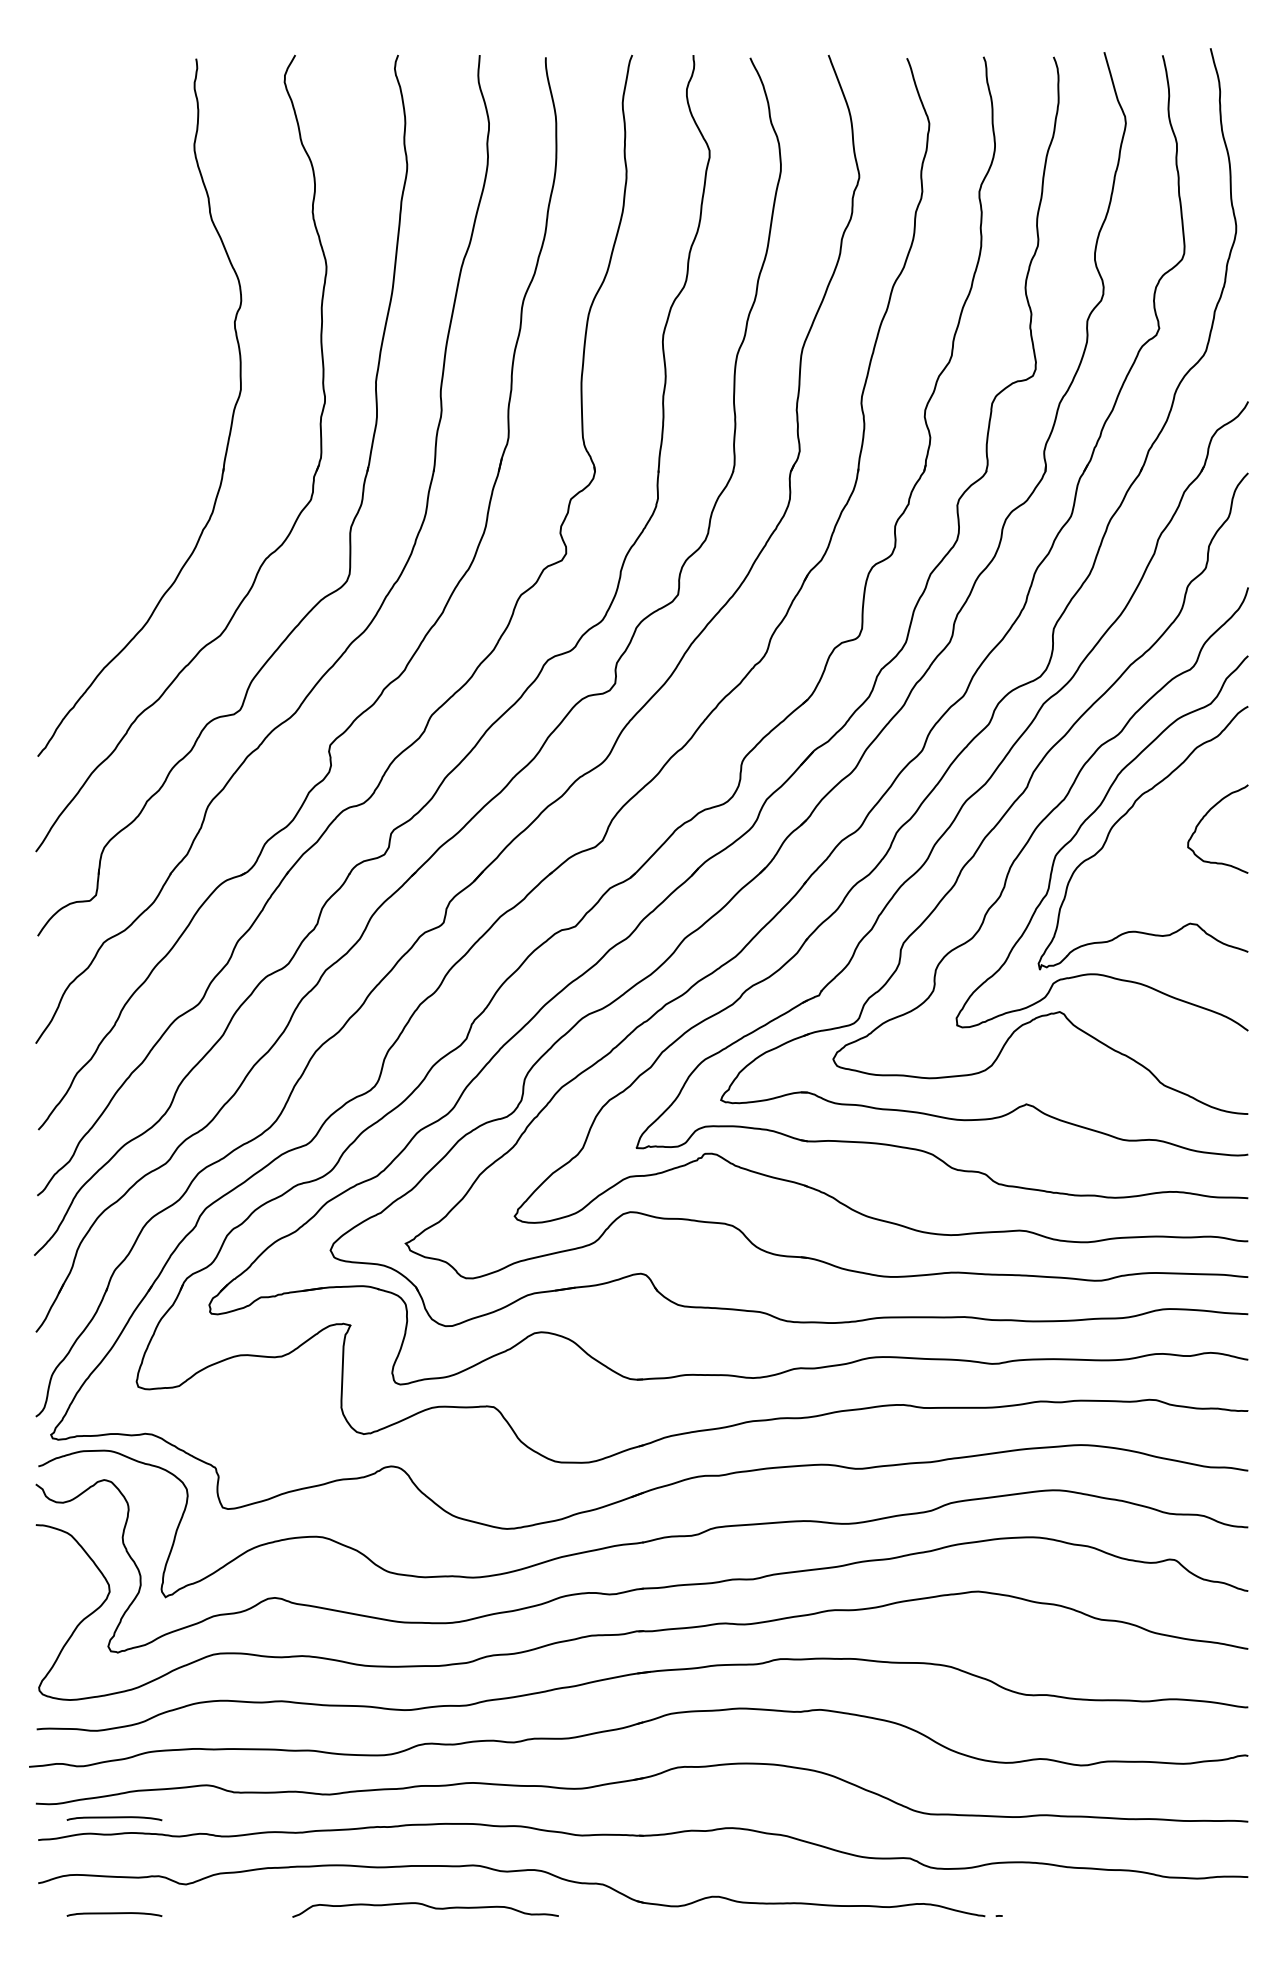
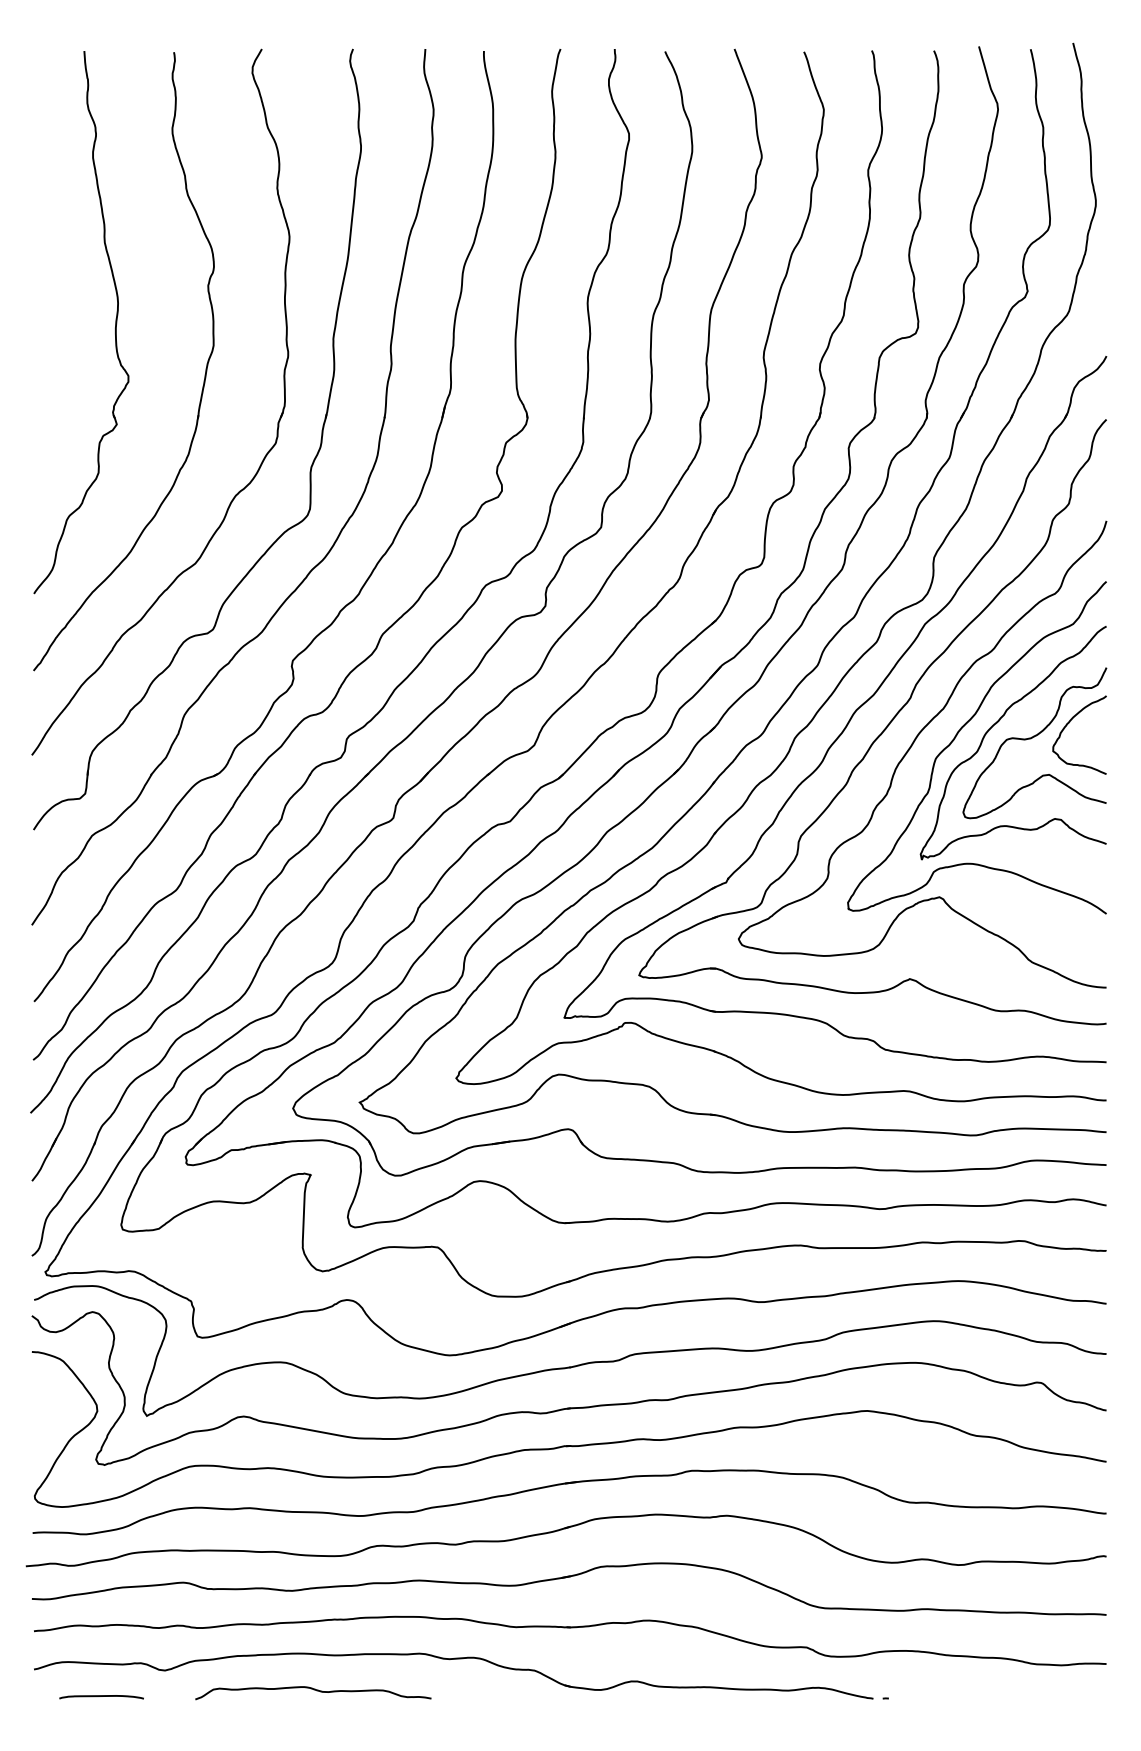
part: (130, 363) -> (115, 322), added
curve: (1164, 832) -> (1032, 738), added
curve: (114, 1817) -> (101, 1611), removed
curve: (425, 1906) -> (313, 1690), moved

